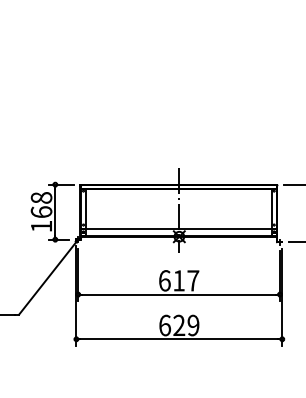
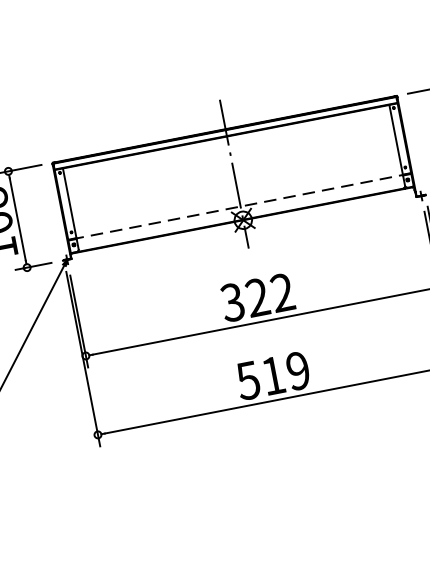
line: (178, 228) -> (238, 206), solid -> dashed
text: (178, 280) -> (256, 297), 617 -> 322
text: (171, 325) -> (259, 378), 629 -> 519

